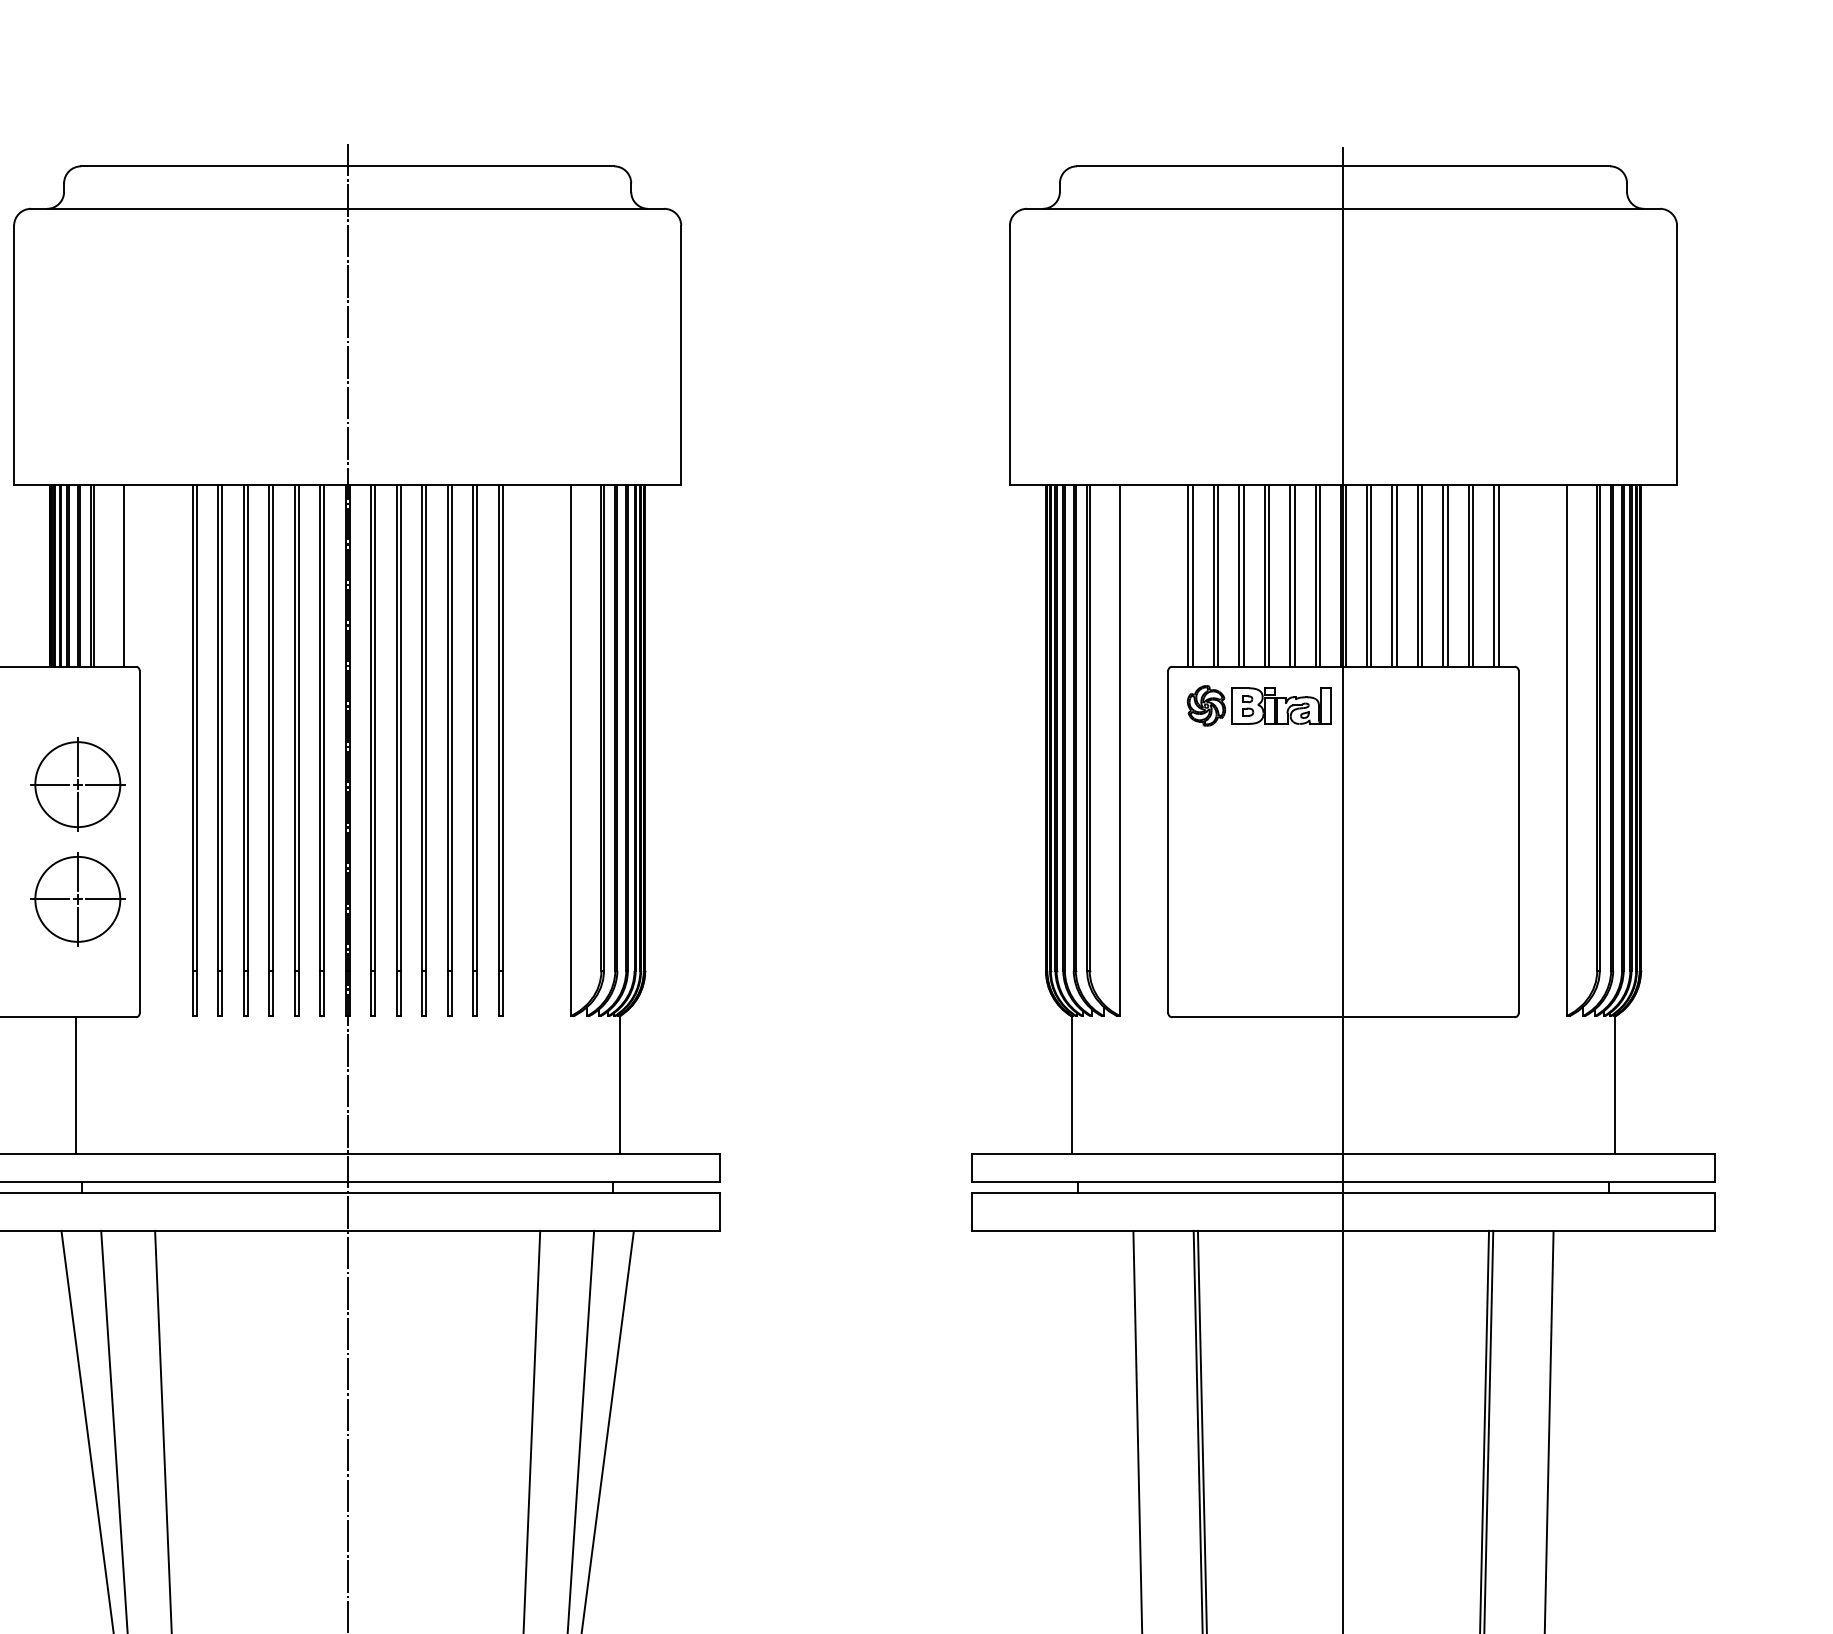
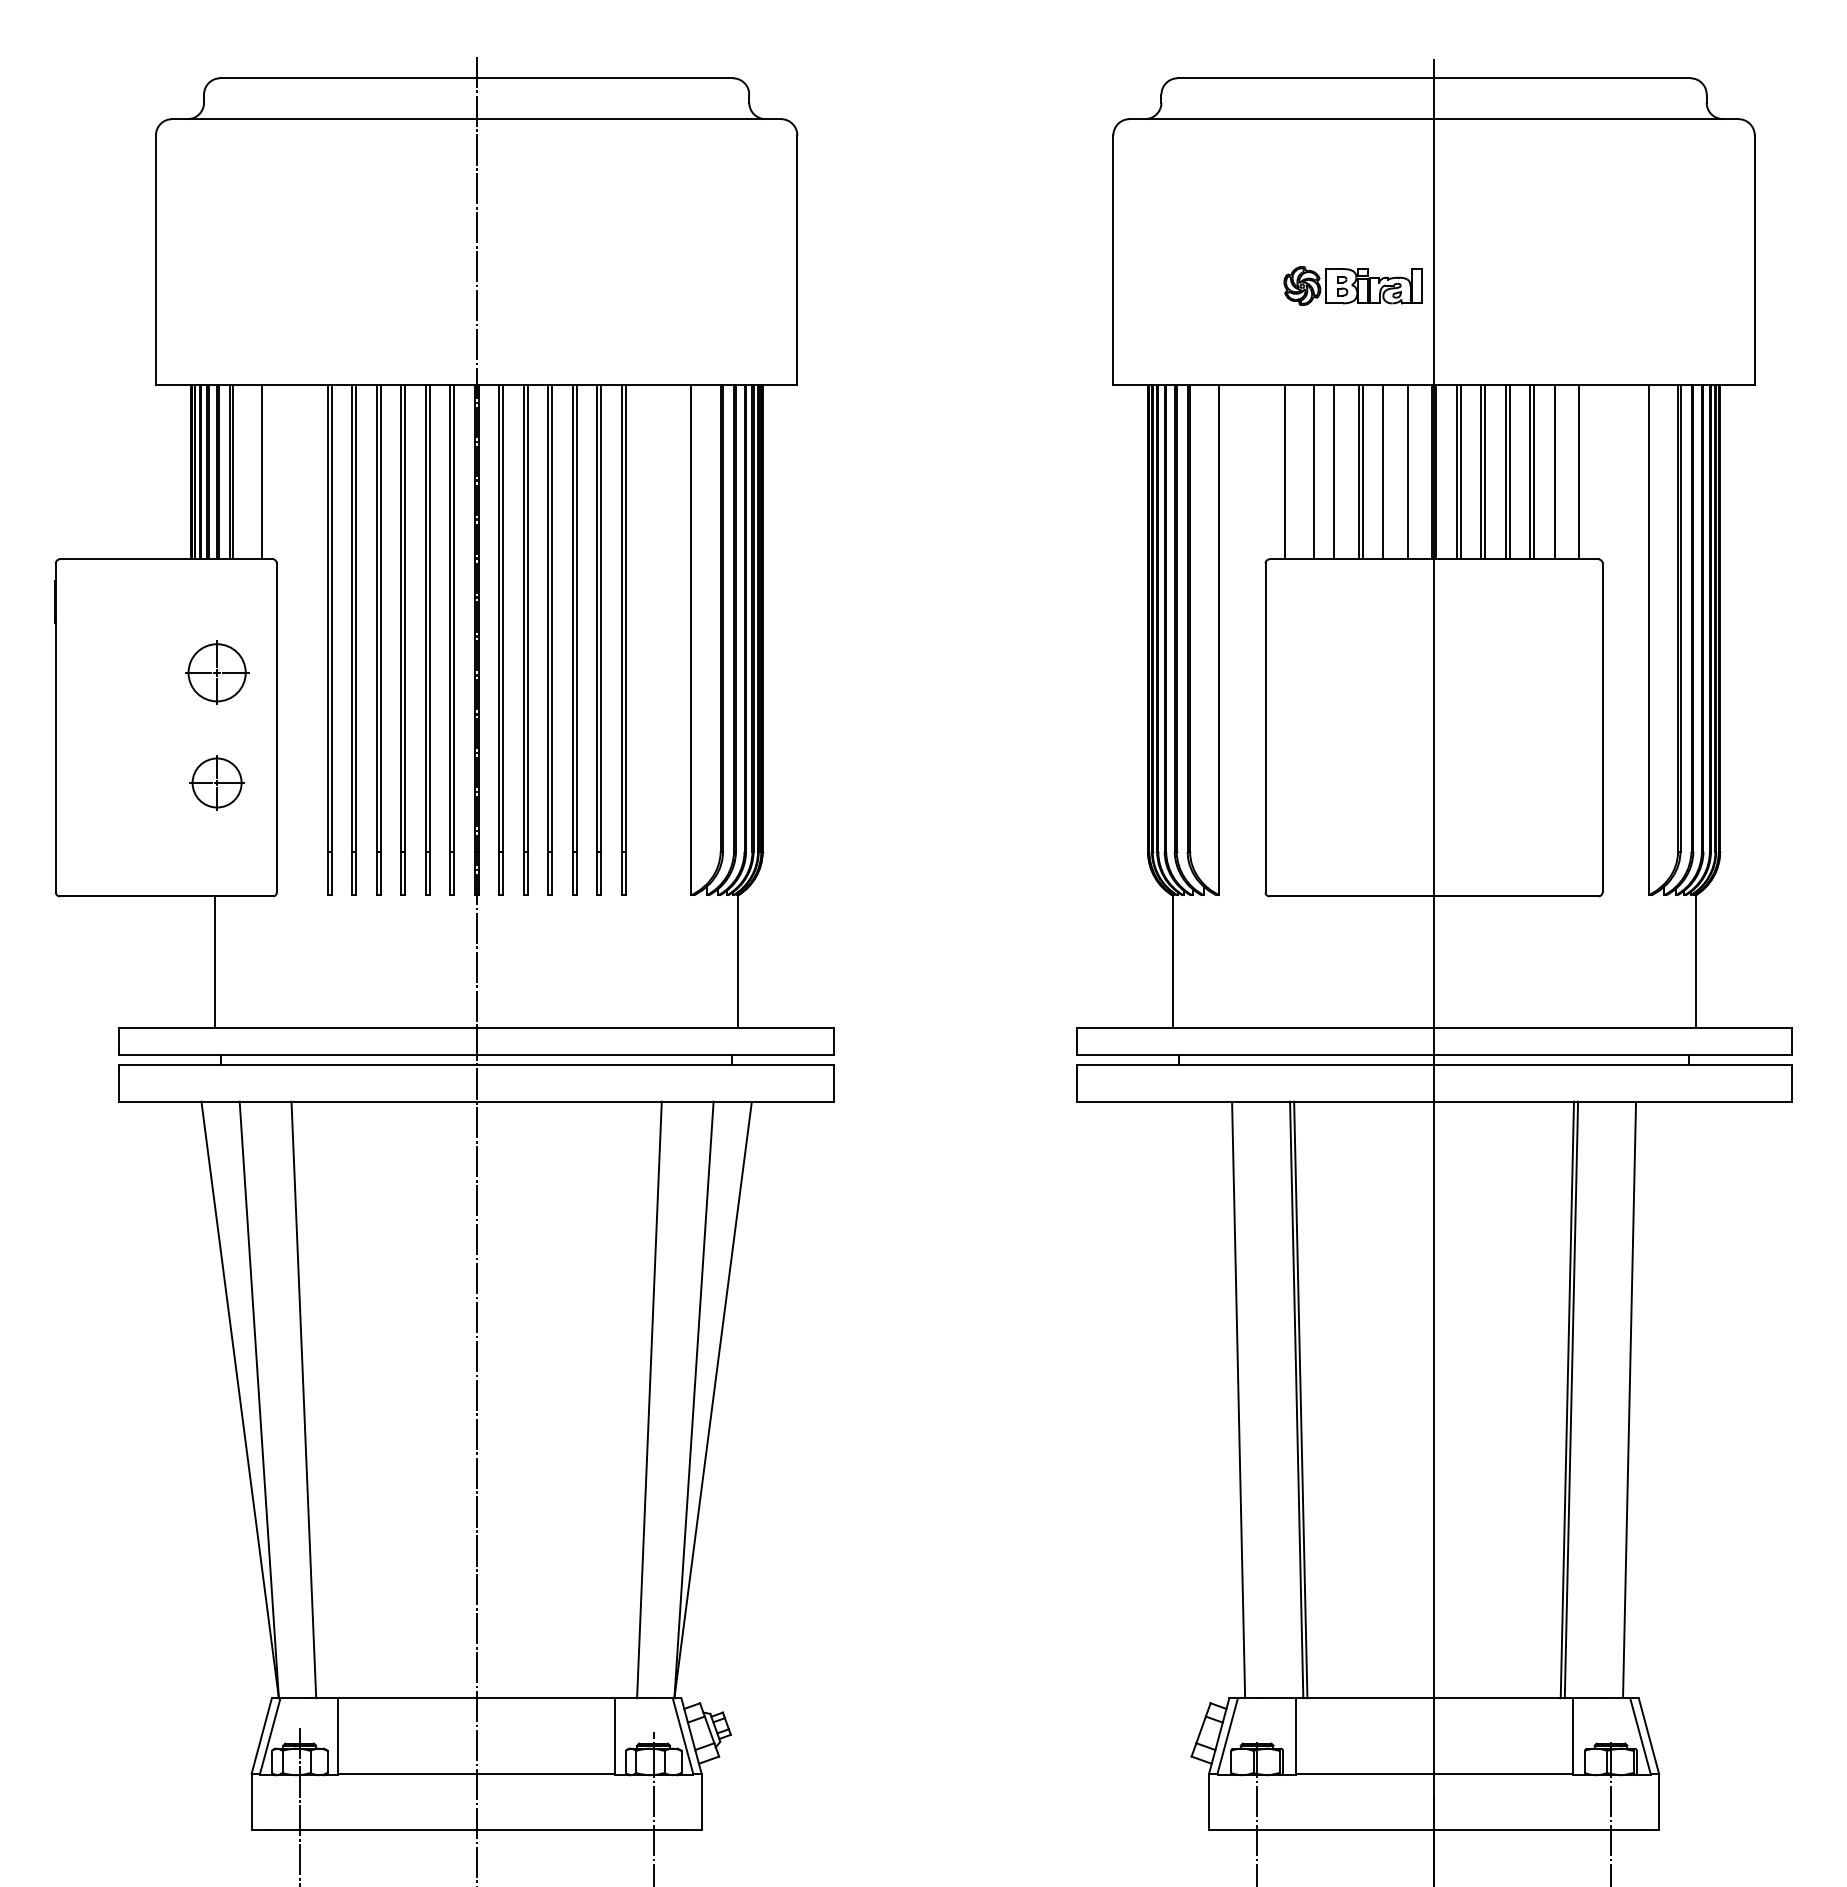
line: (1193, 575) -> (1289, 471), removed
line: (1213, 575) -> (1309, 471), removed
line: (1244, 575) -> (1338, 471), removed
line: (1295, 575) -> (1387, 471), removed
line: (1320, 575) -> (1411, 471), removed
line: (1472, 575) -> (1558, 471), removed
line: (1498, 575) -> (1583, 471), removed
part: (1258, 705) -> (1352, 285), moved
part: (77, 784) -> (216, 672), size x0.7
part: (77, 898) -> (216, 782), size x0.6

